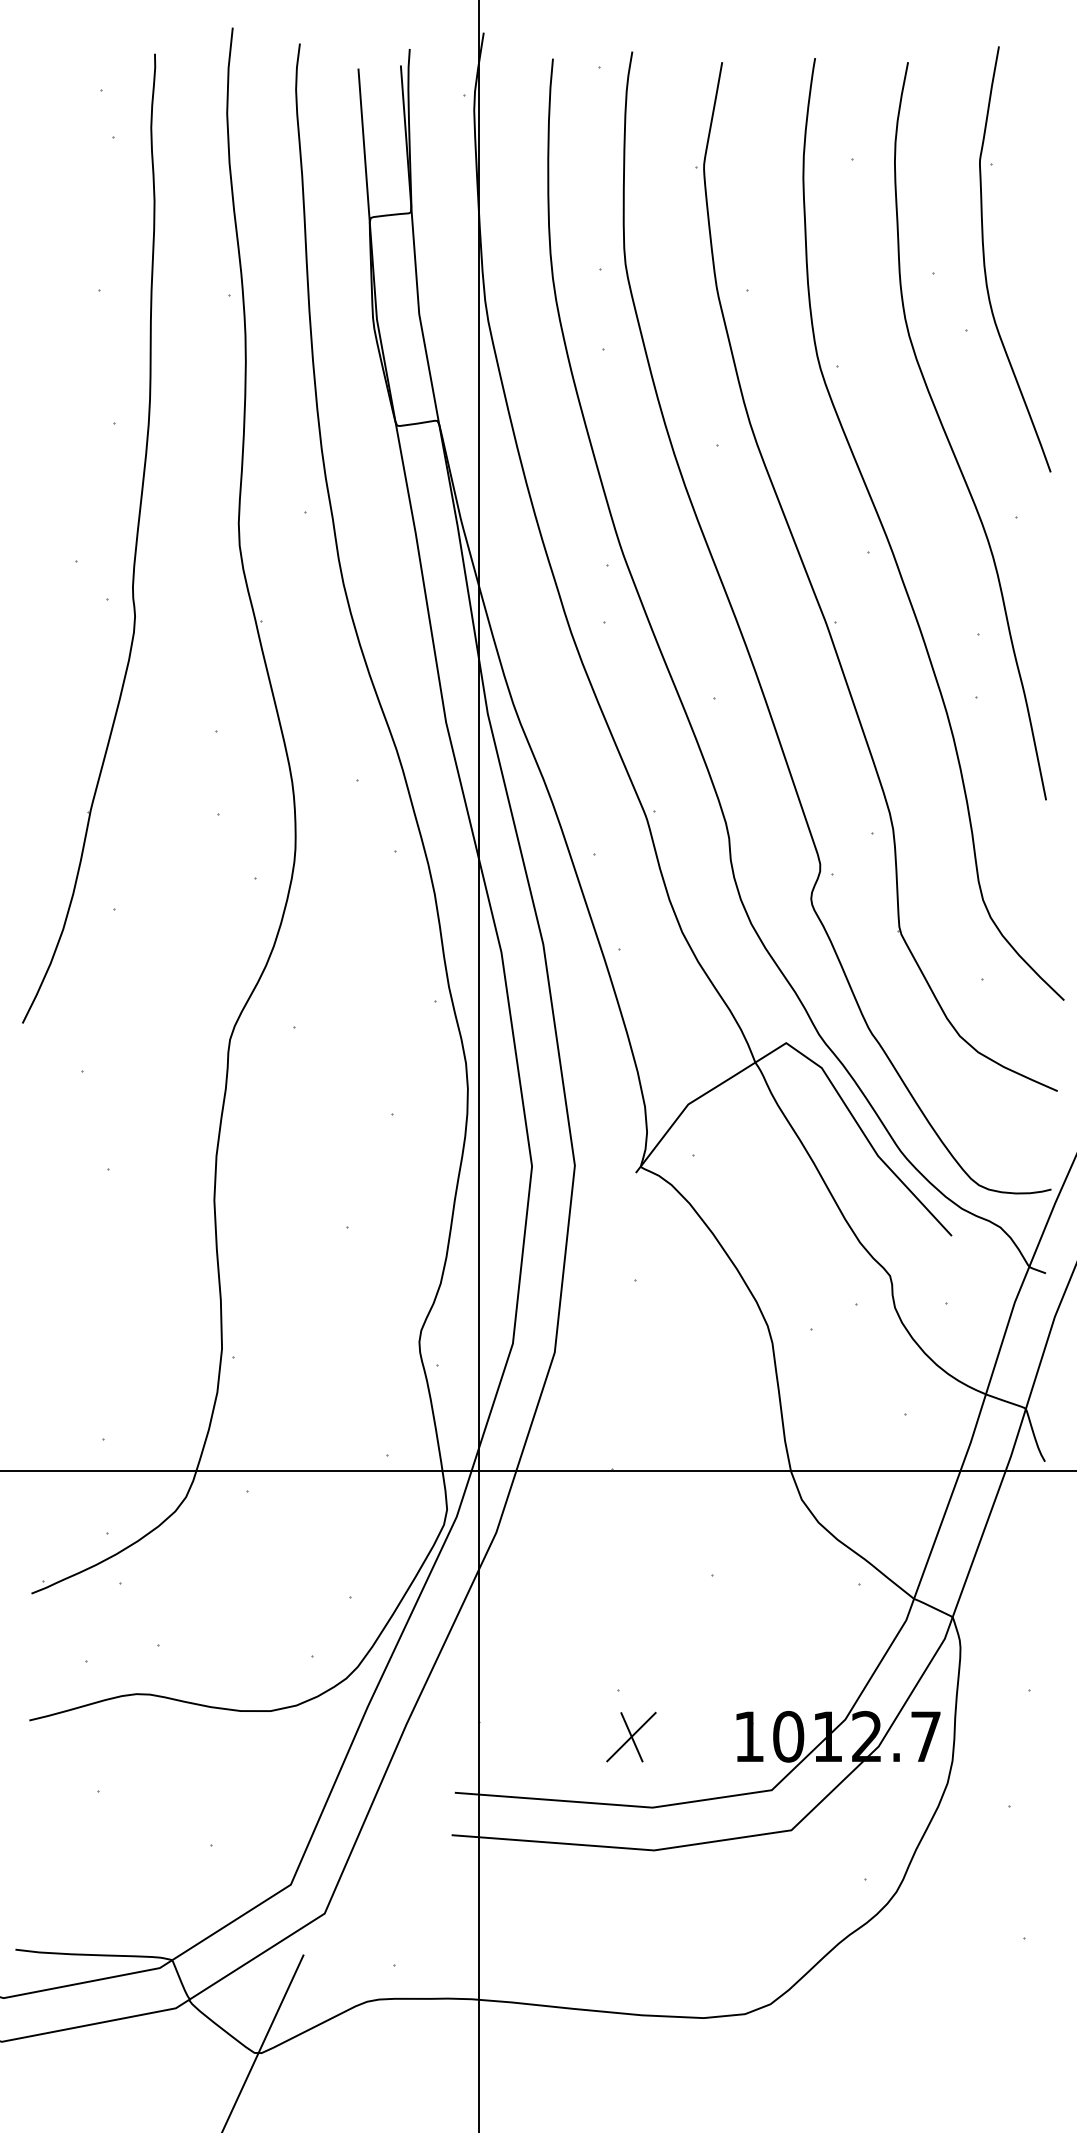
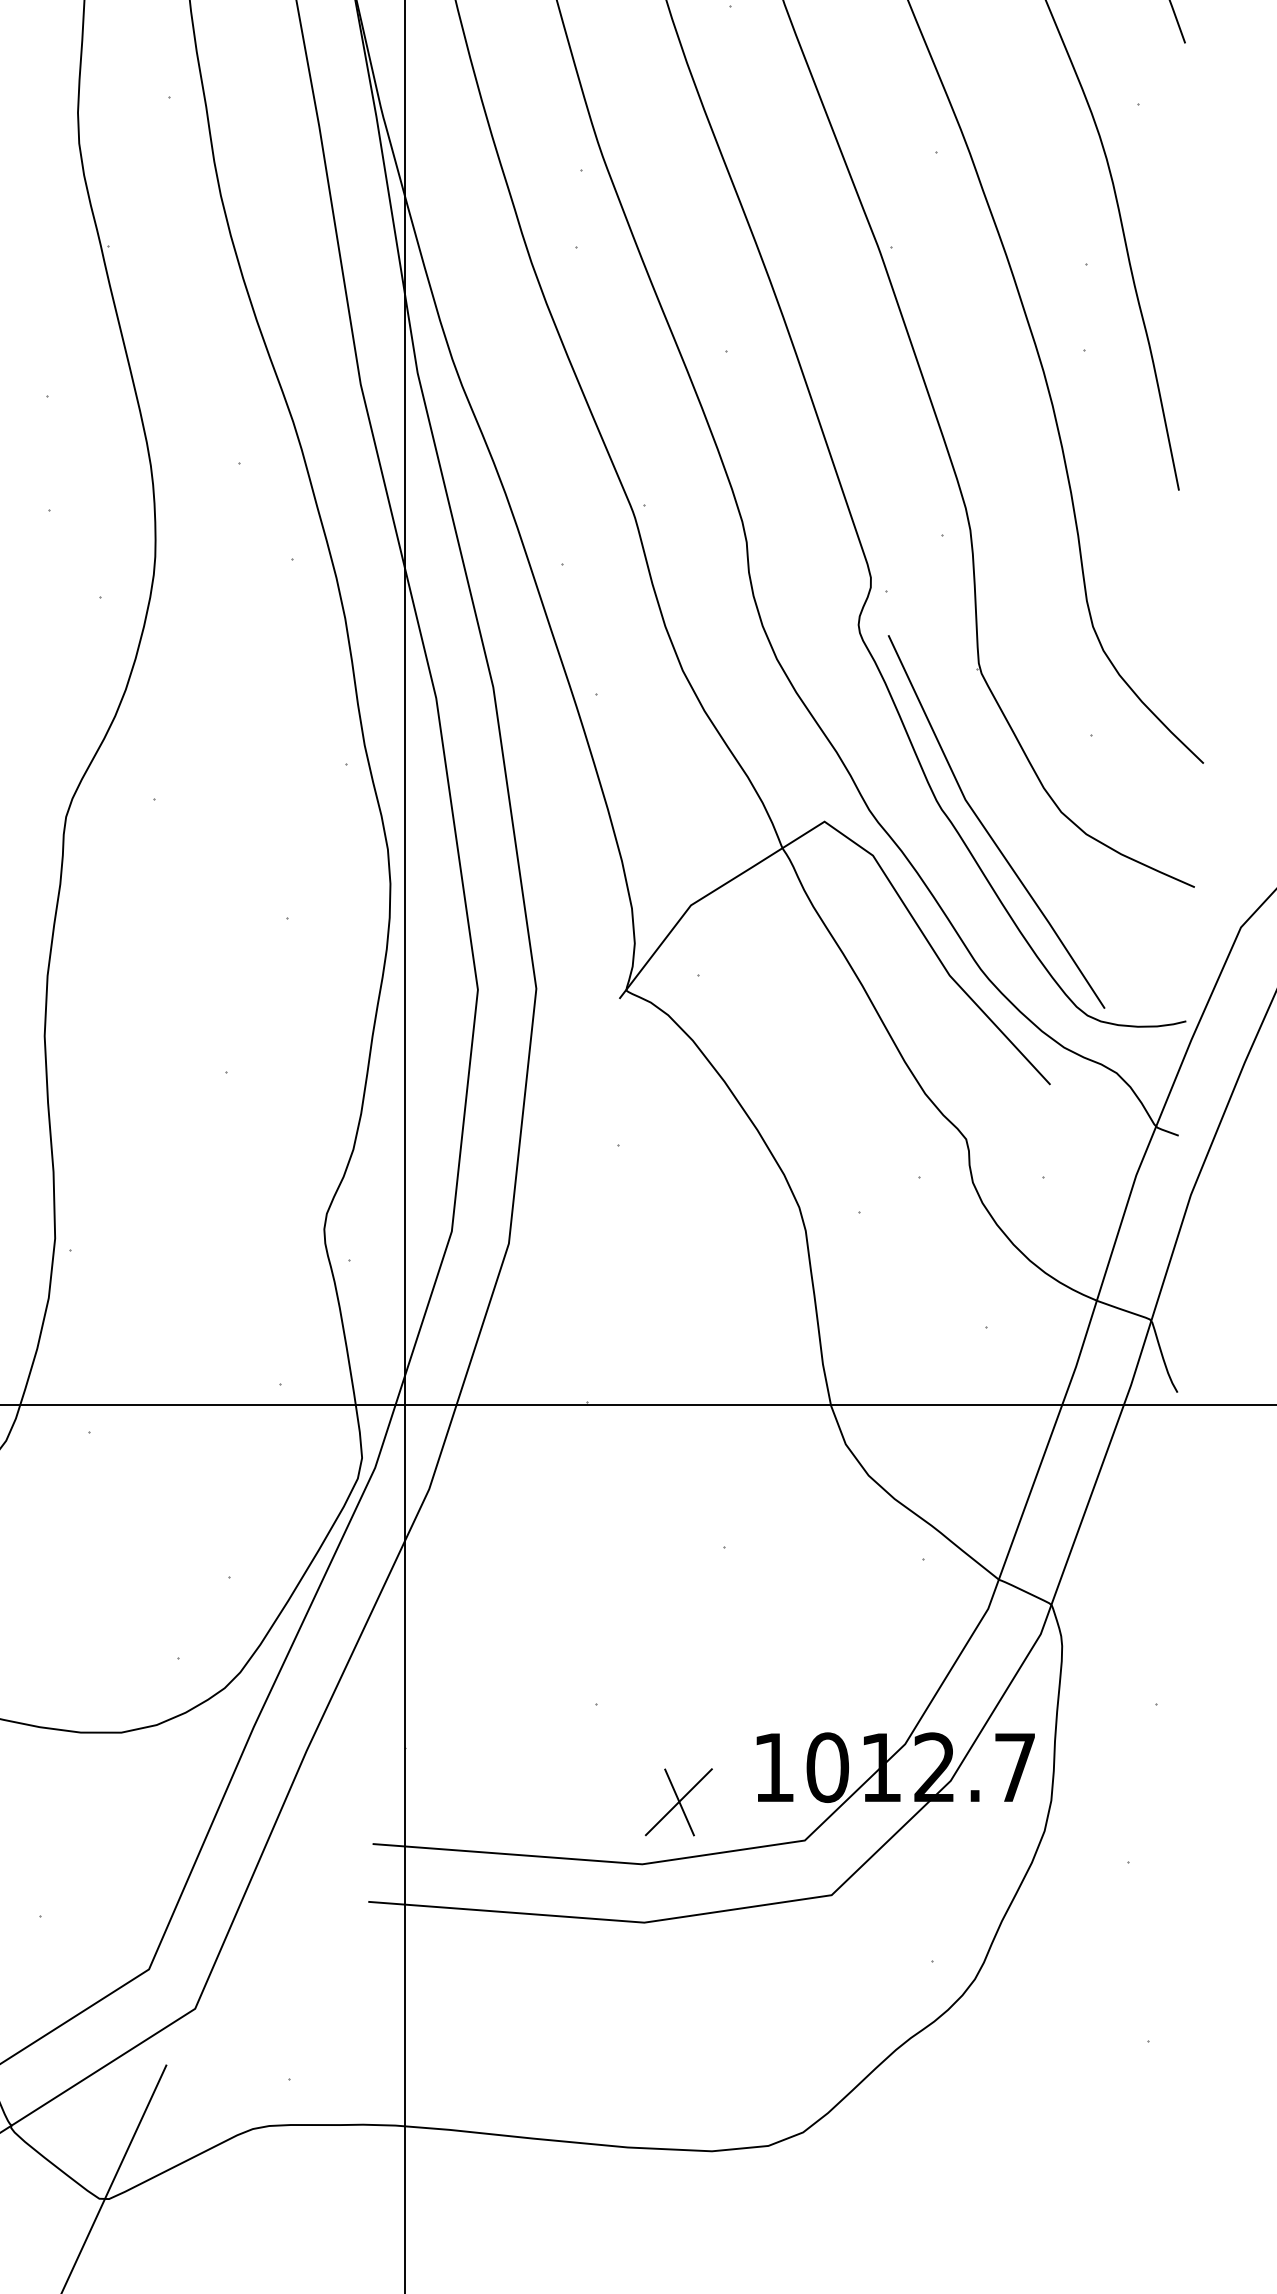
line: (905, 1048) -> (987, 829), added
part: (631, 1736) -> (678, 1801), moved

